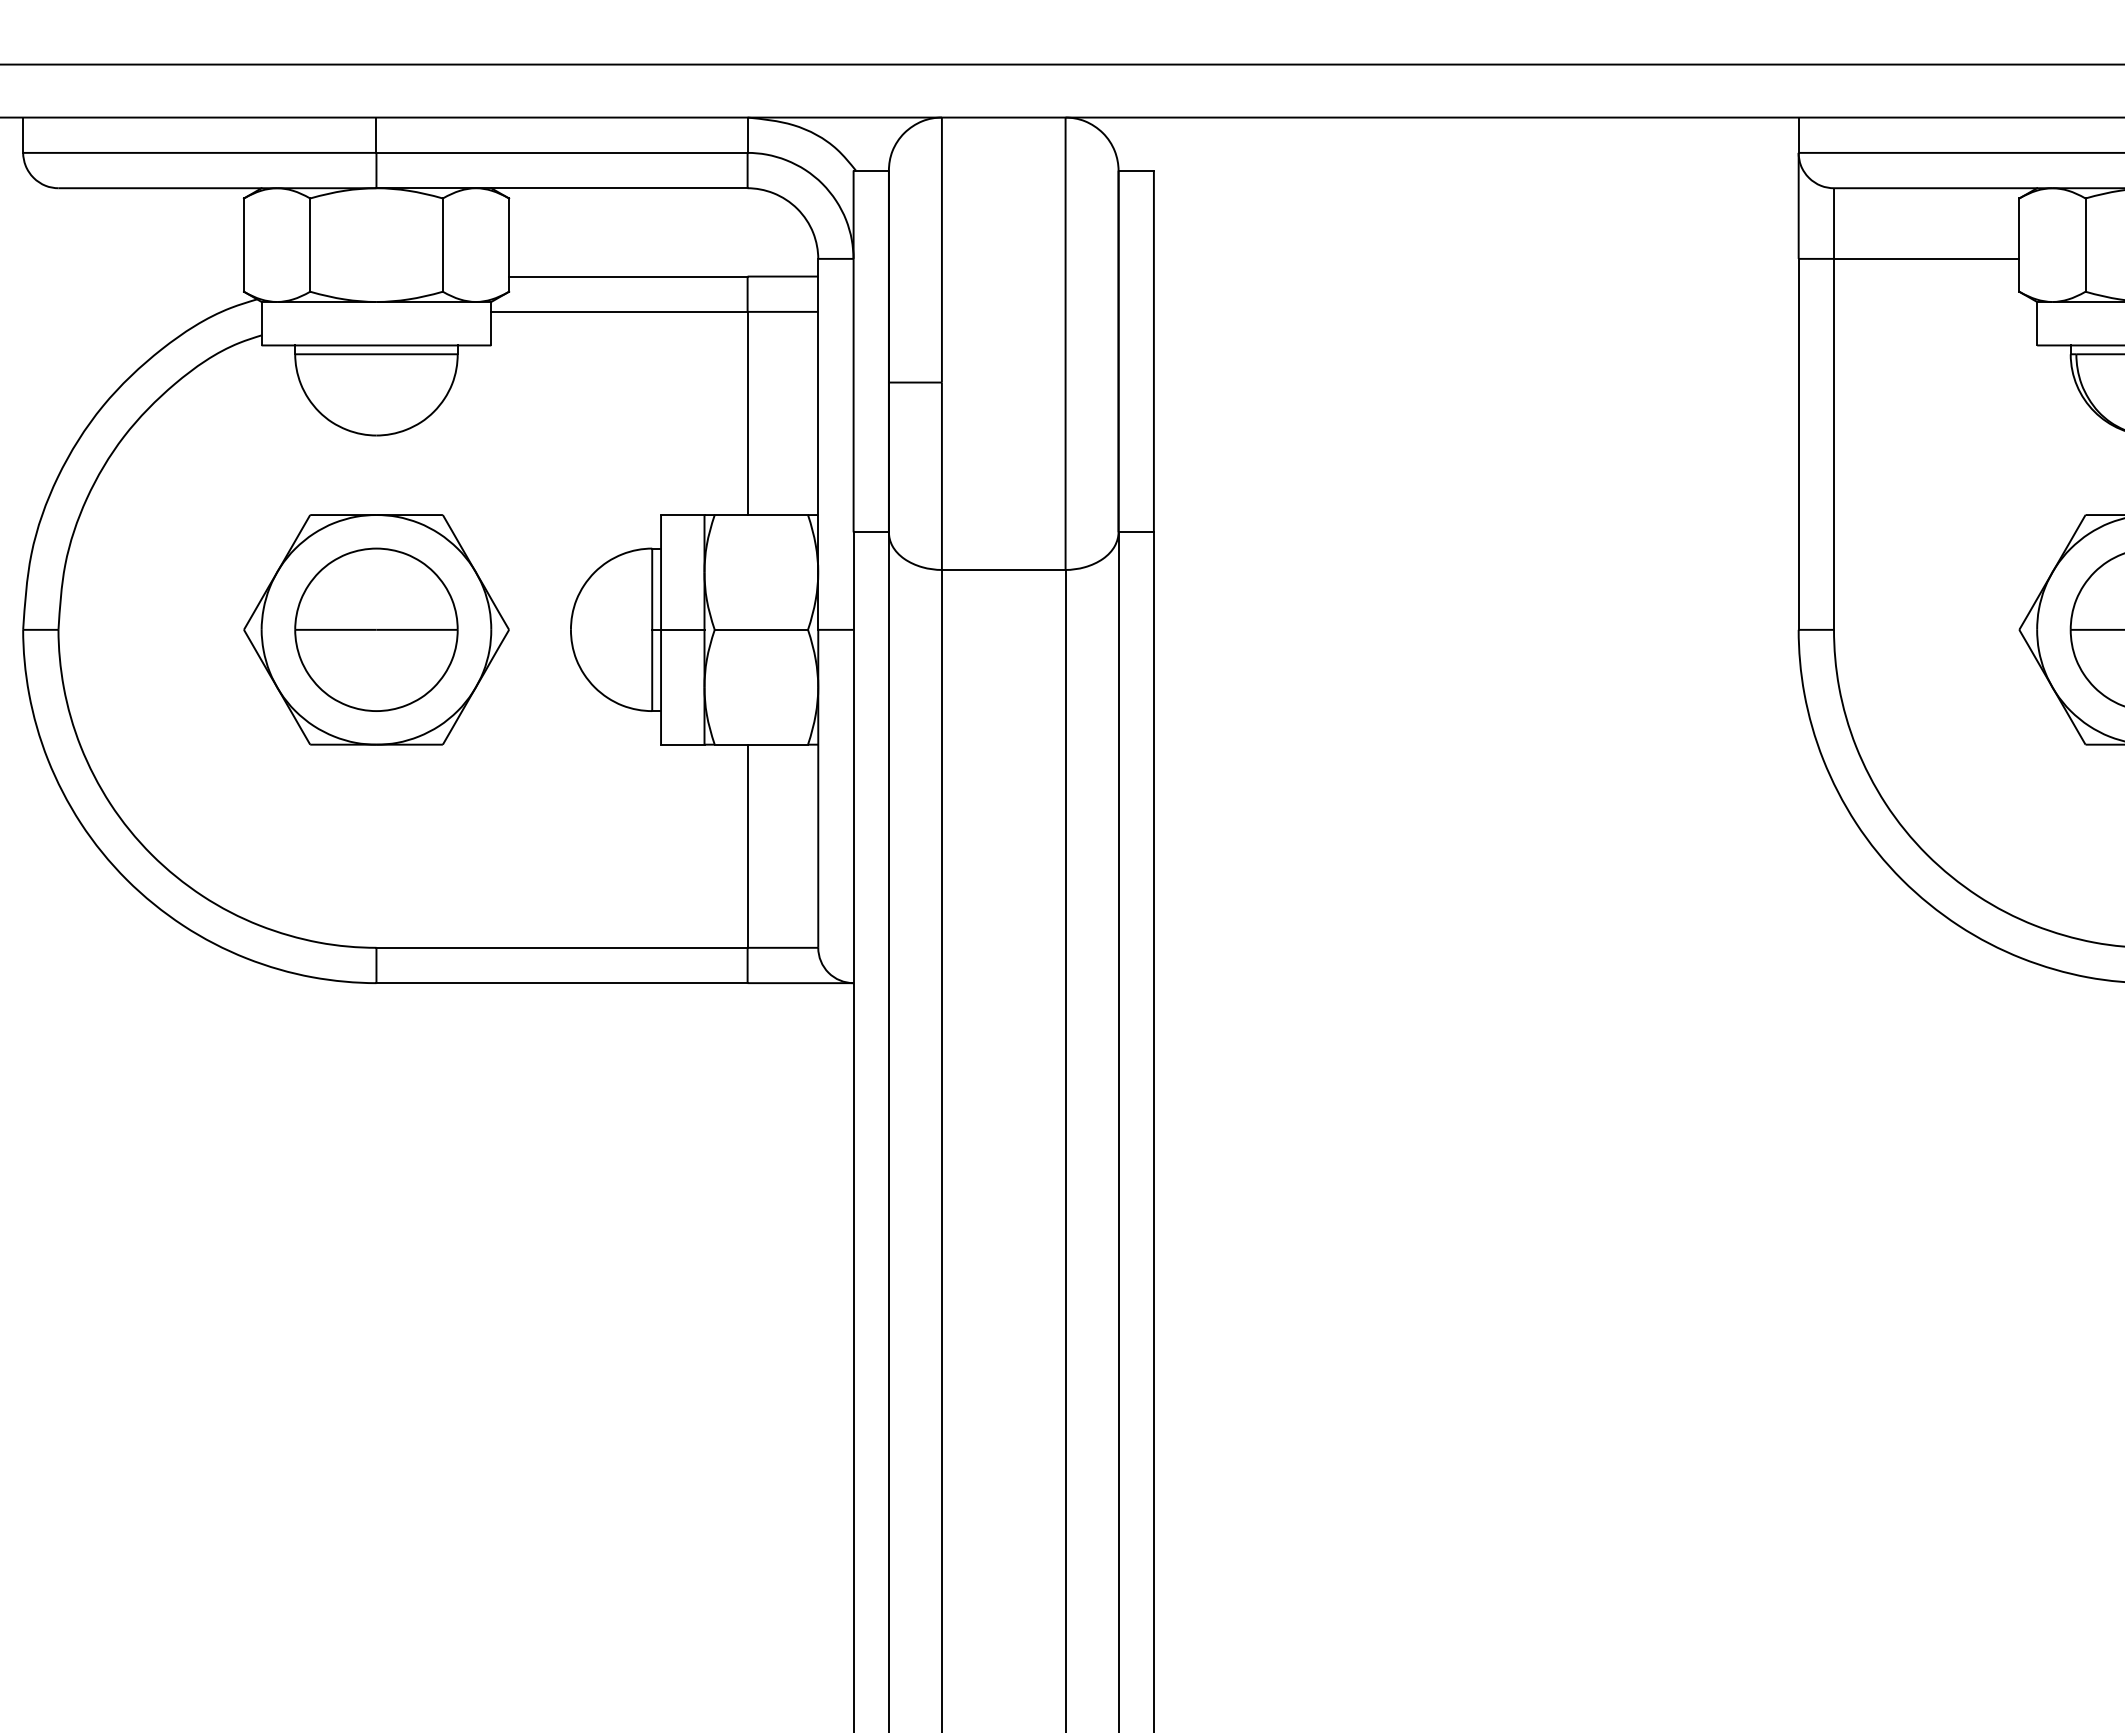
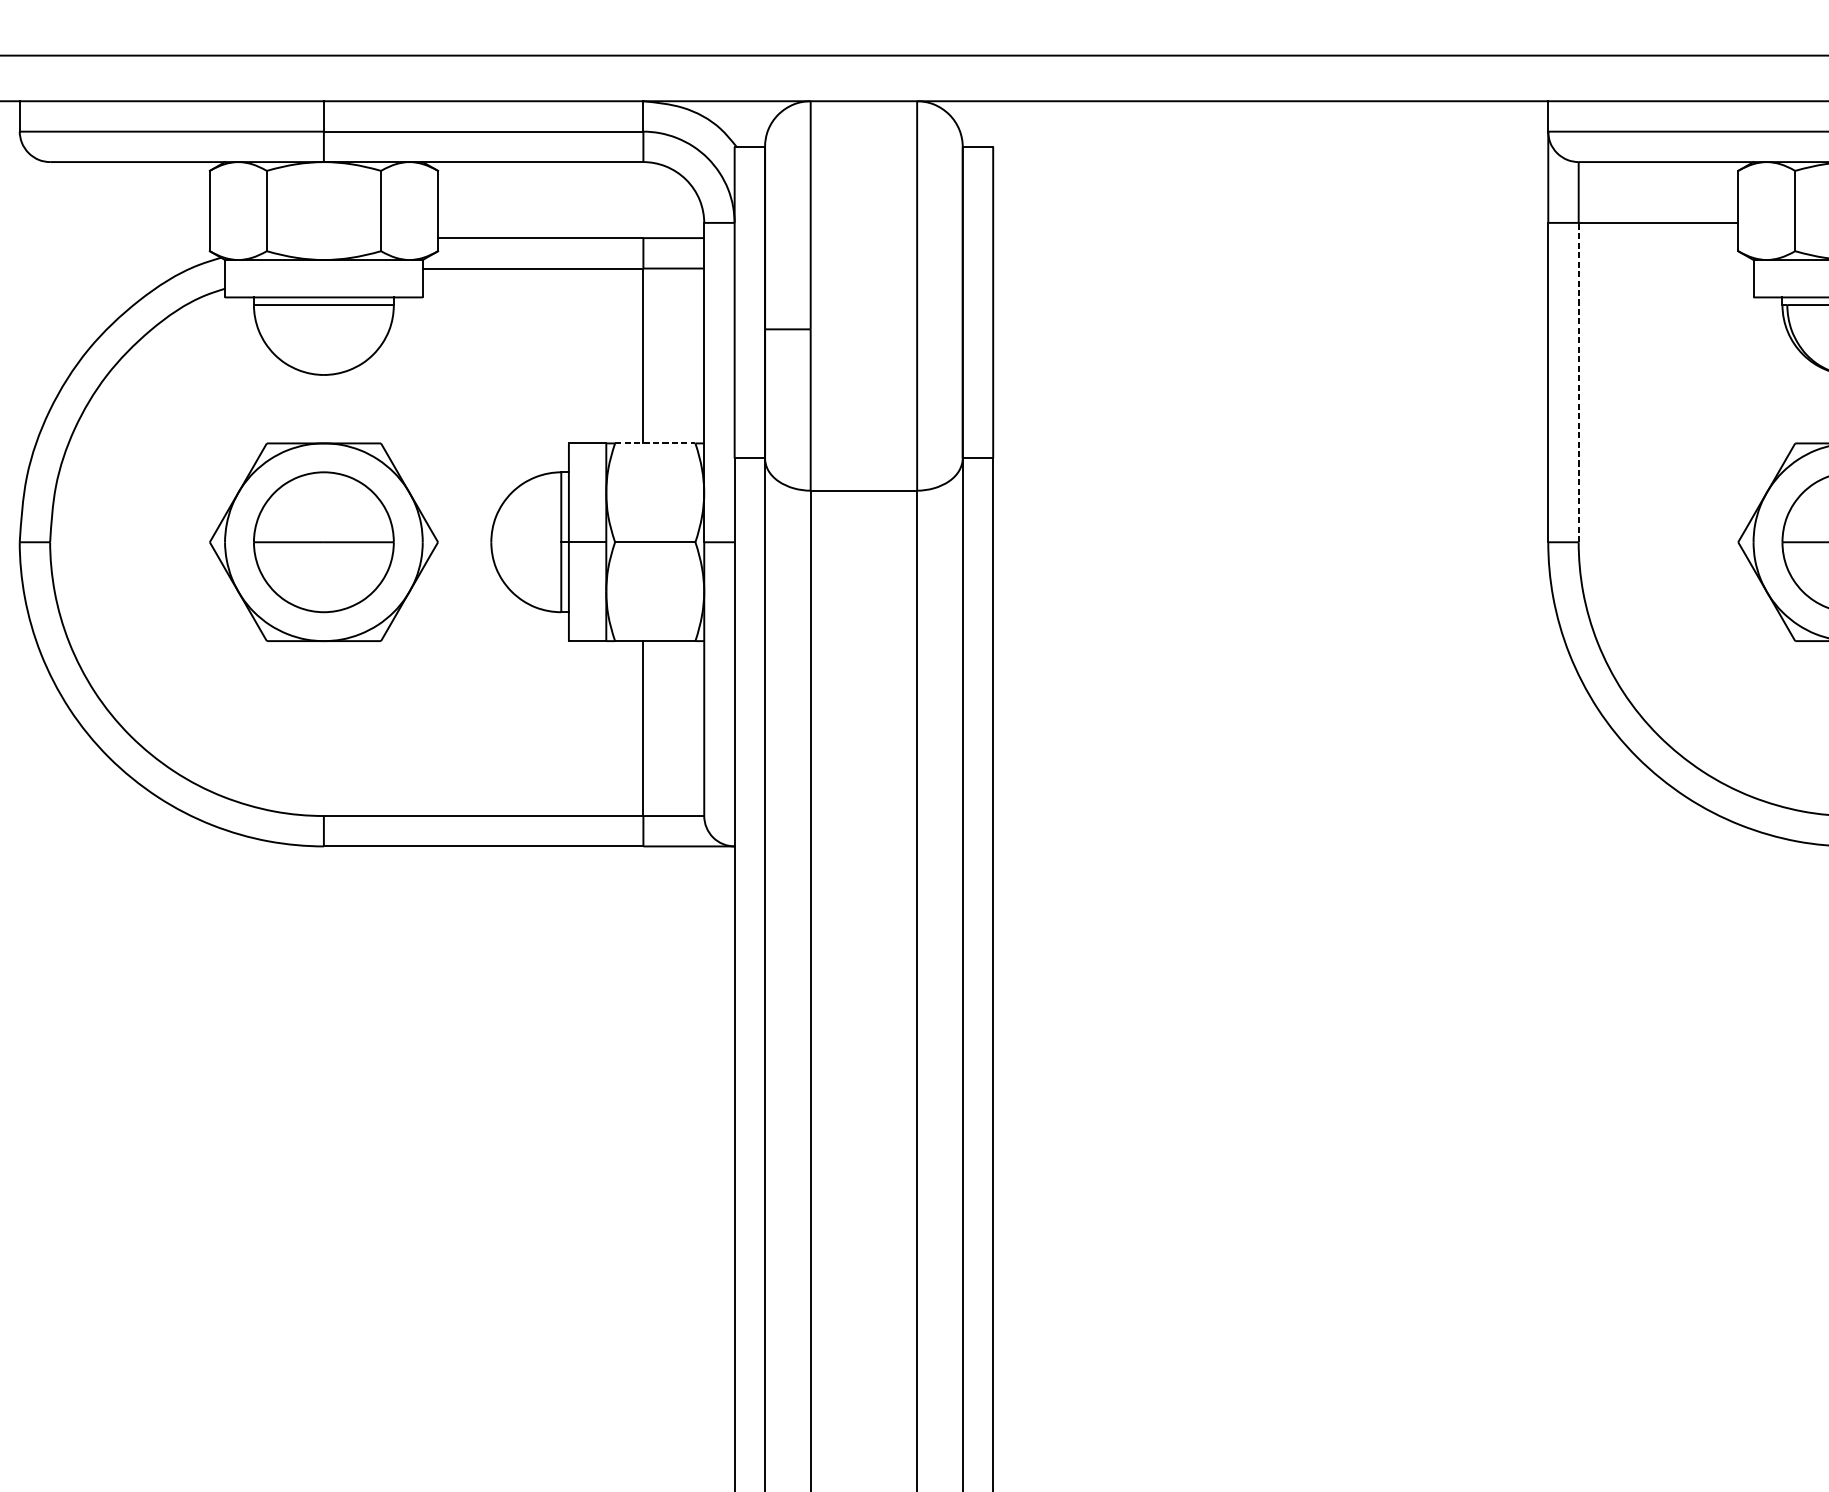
line: (1834, 443) -> (1579, 381), solid -> dashed
line: (761, 515) -> (655, 443), solid -> dashed

